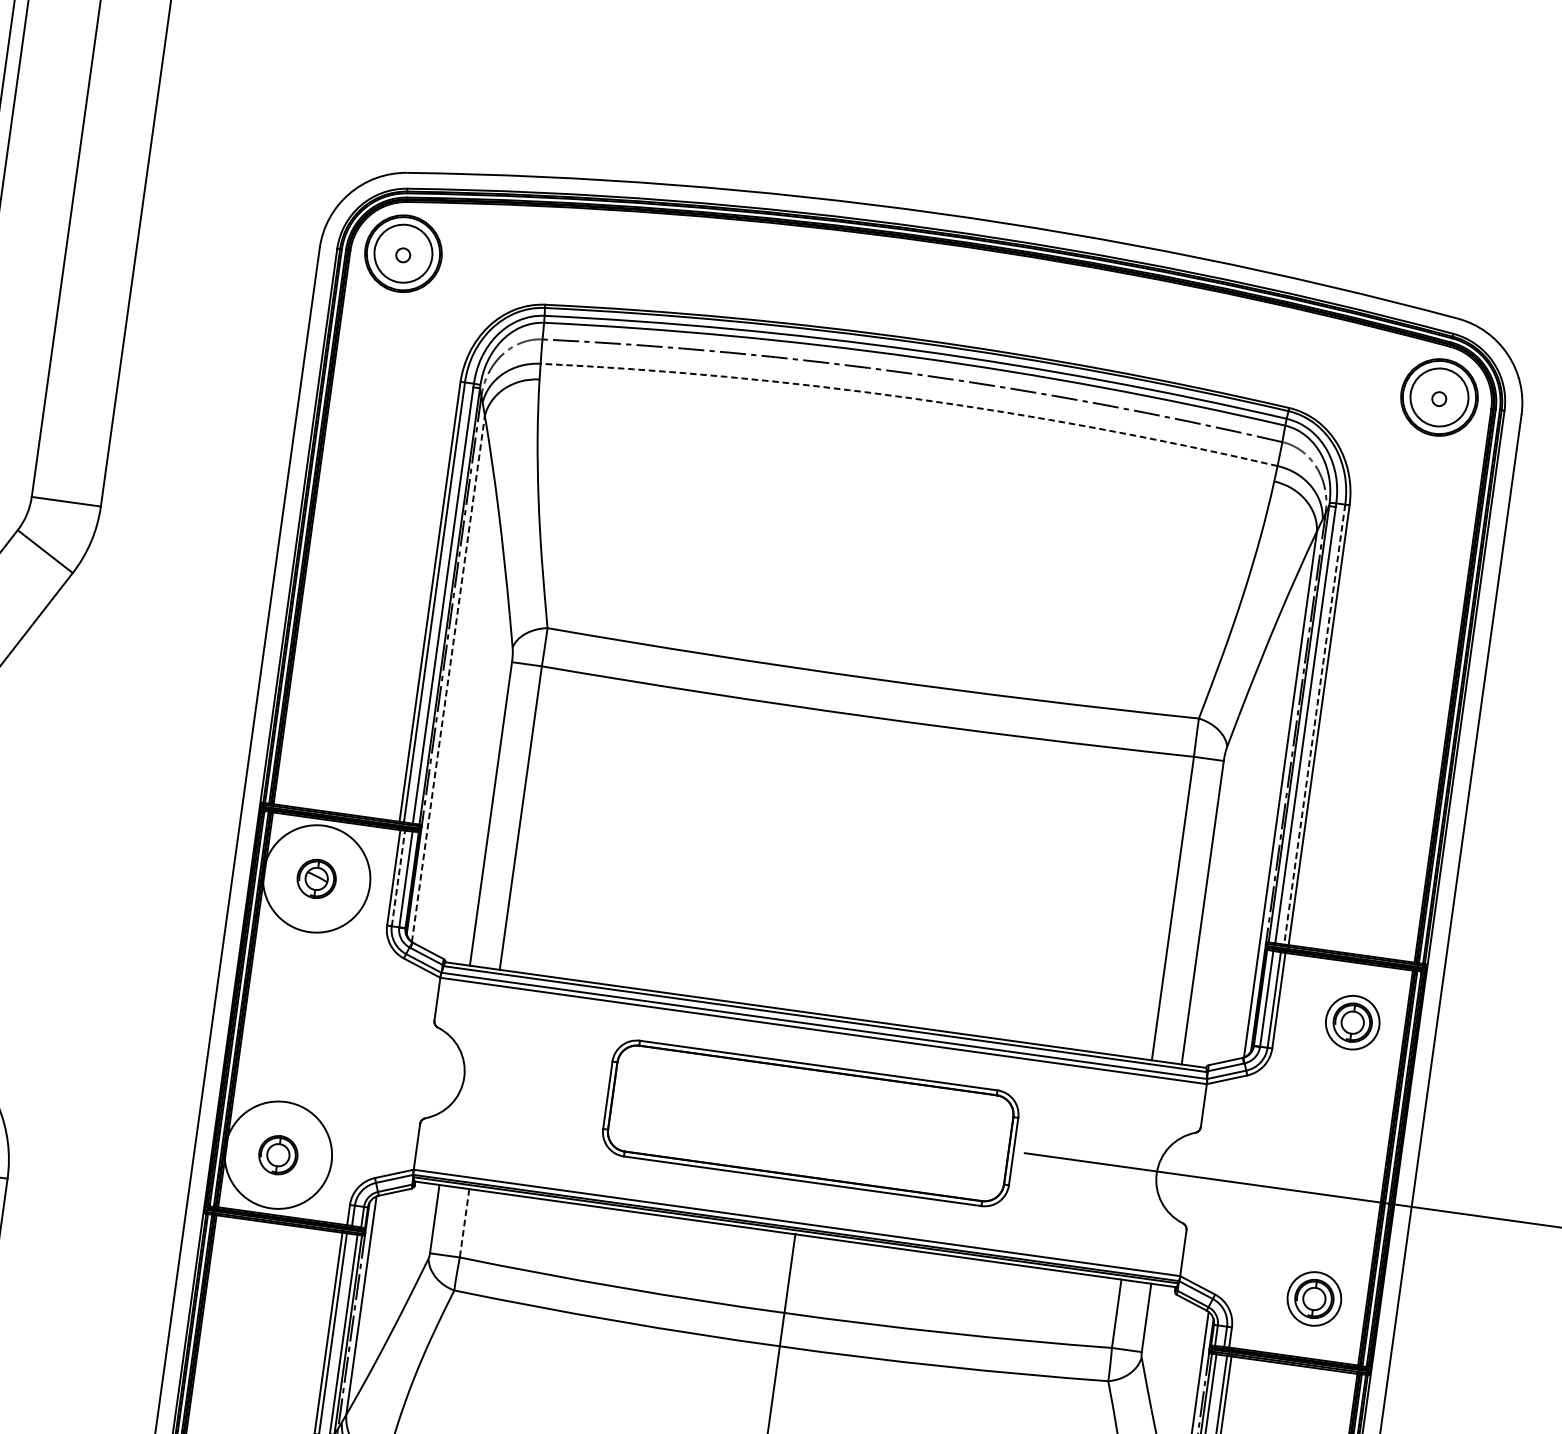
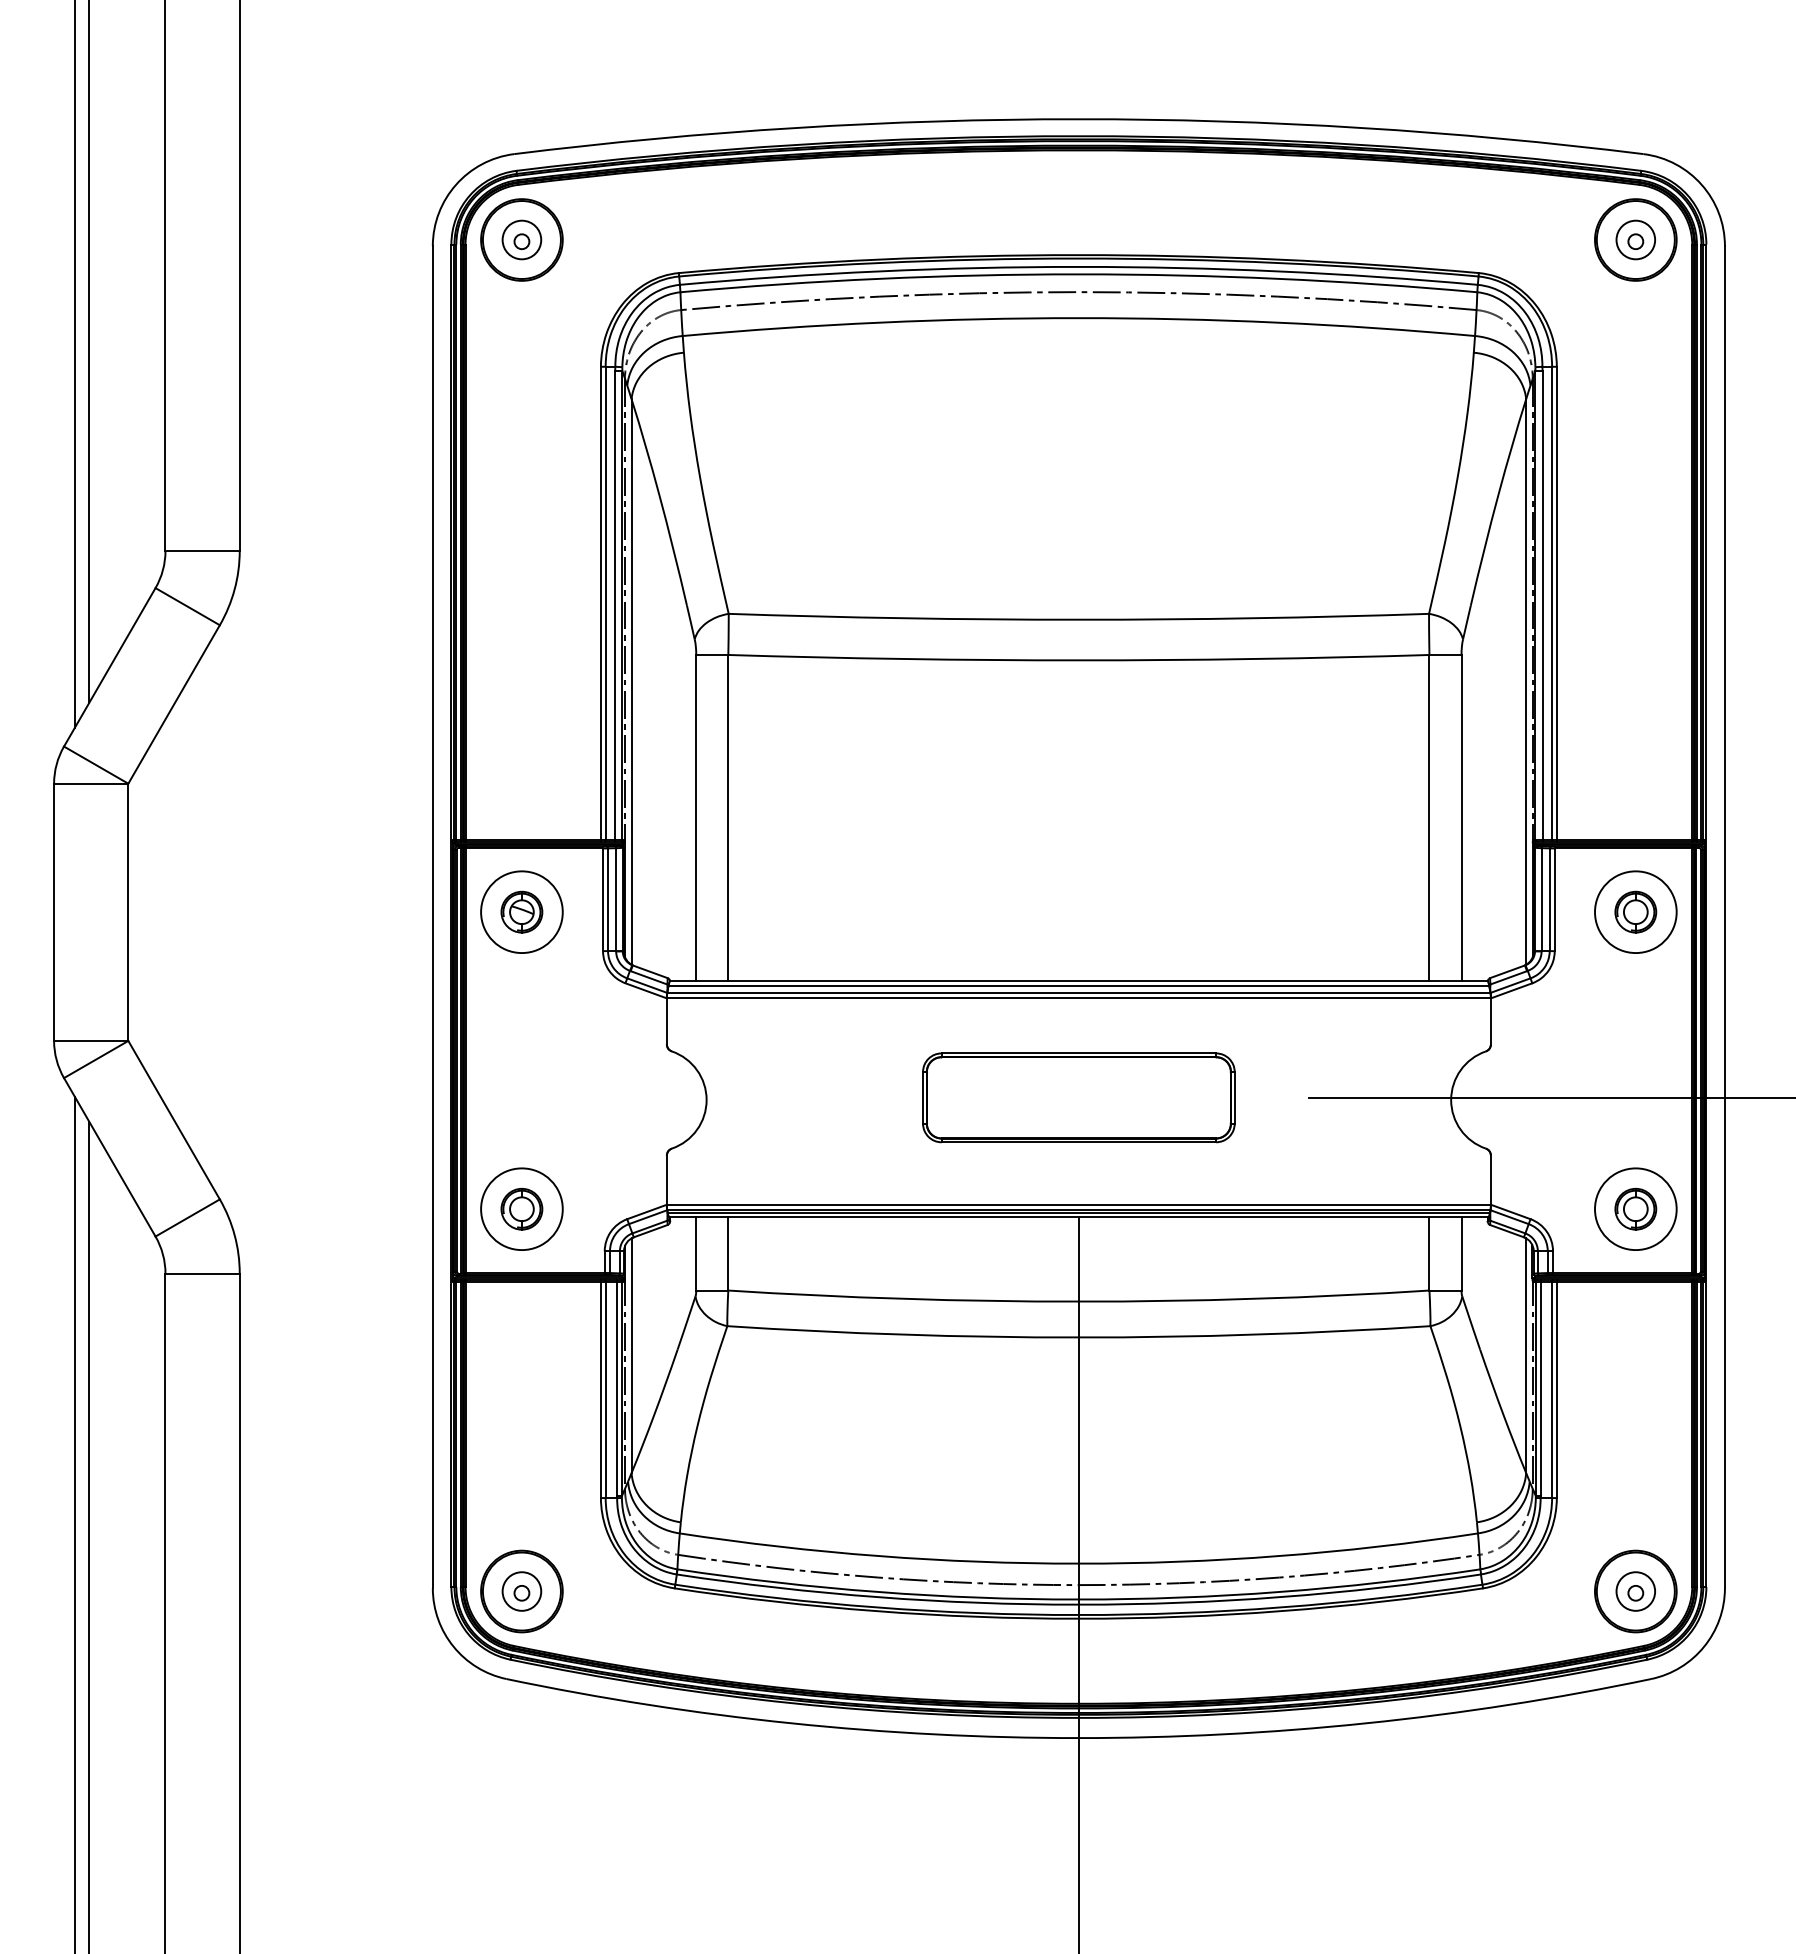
circle: (403, 253) -> (521, 239), size x0.62
circle: (1439, 396) -> (1635, 239), size x0.62
arc: (910, 398) -> (1078, 318), dashed -> solid
line: (448, 678) -> (631, 681), dashed -> solid
line: (1315, 724) -> (1552, 603), dashed -> solid
line: (398, 878) -> (608, 899), dashed -> solid
circle: (316, 879) -> (521, 912), size x0.71
circle: (1352, 1022) -> (1635, 912), size x1.43
part: (810, 1123) -> (1078, 1097), size x0.71
circle: (277, 1155) -> (521, 1209), size x0.71
line: (464, 1223) -> (728, 1253), dashed -> solid
circle: (1314, 1299) -> (1635, 1209), size x1.43

